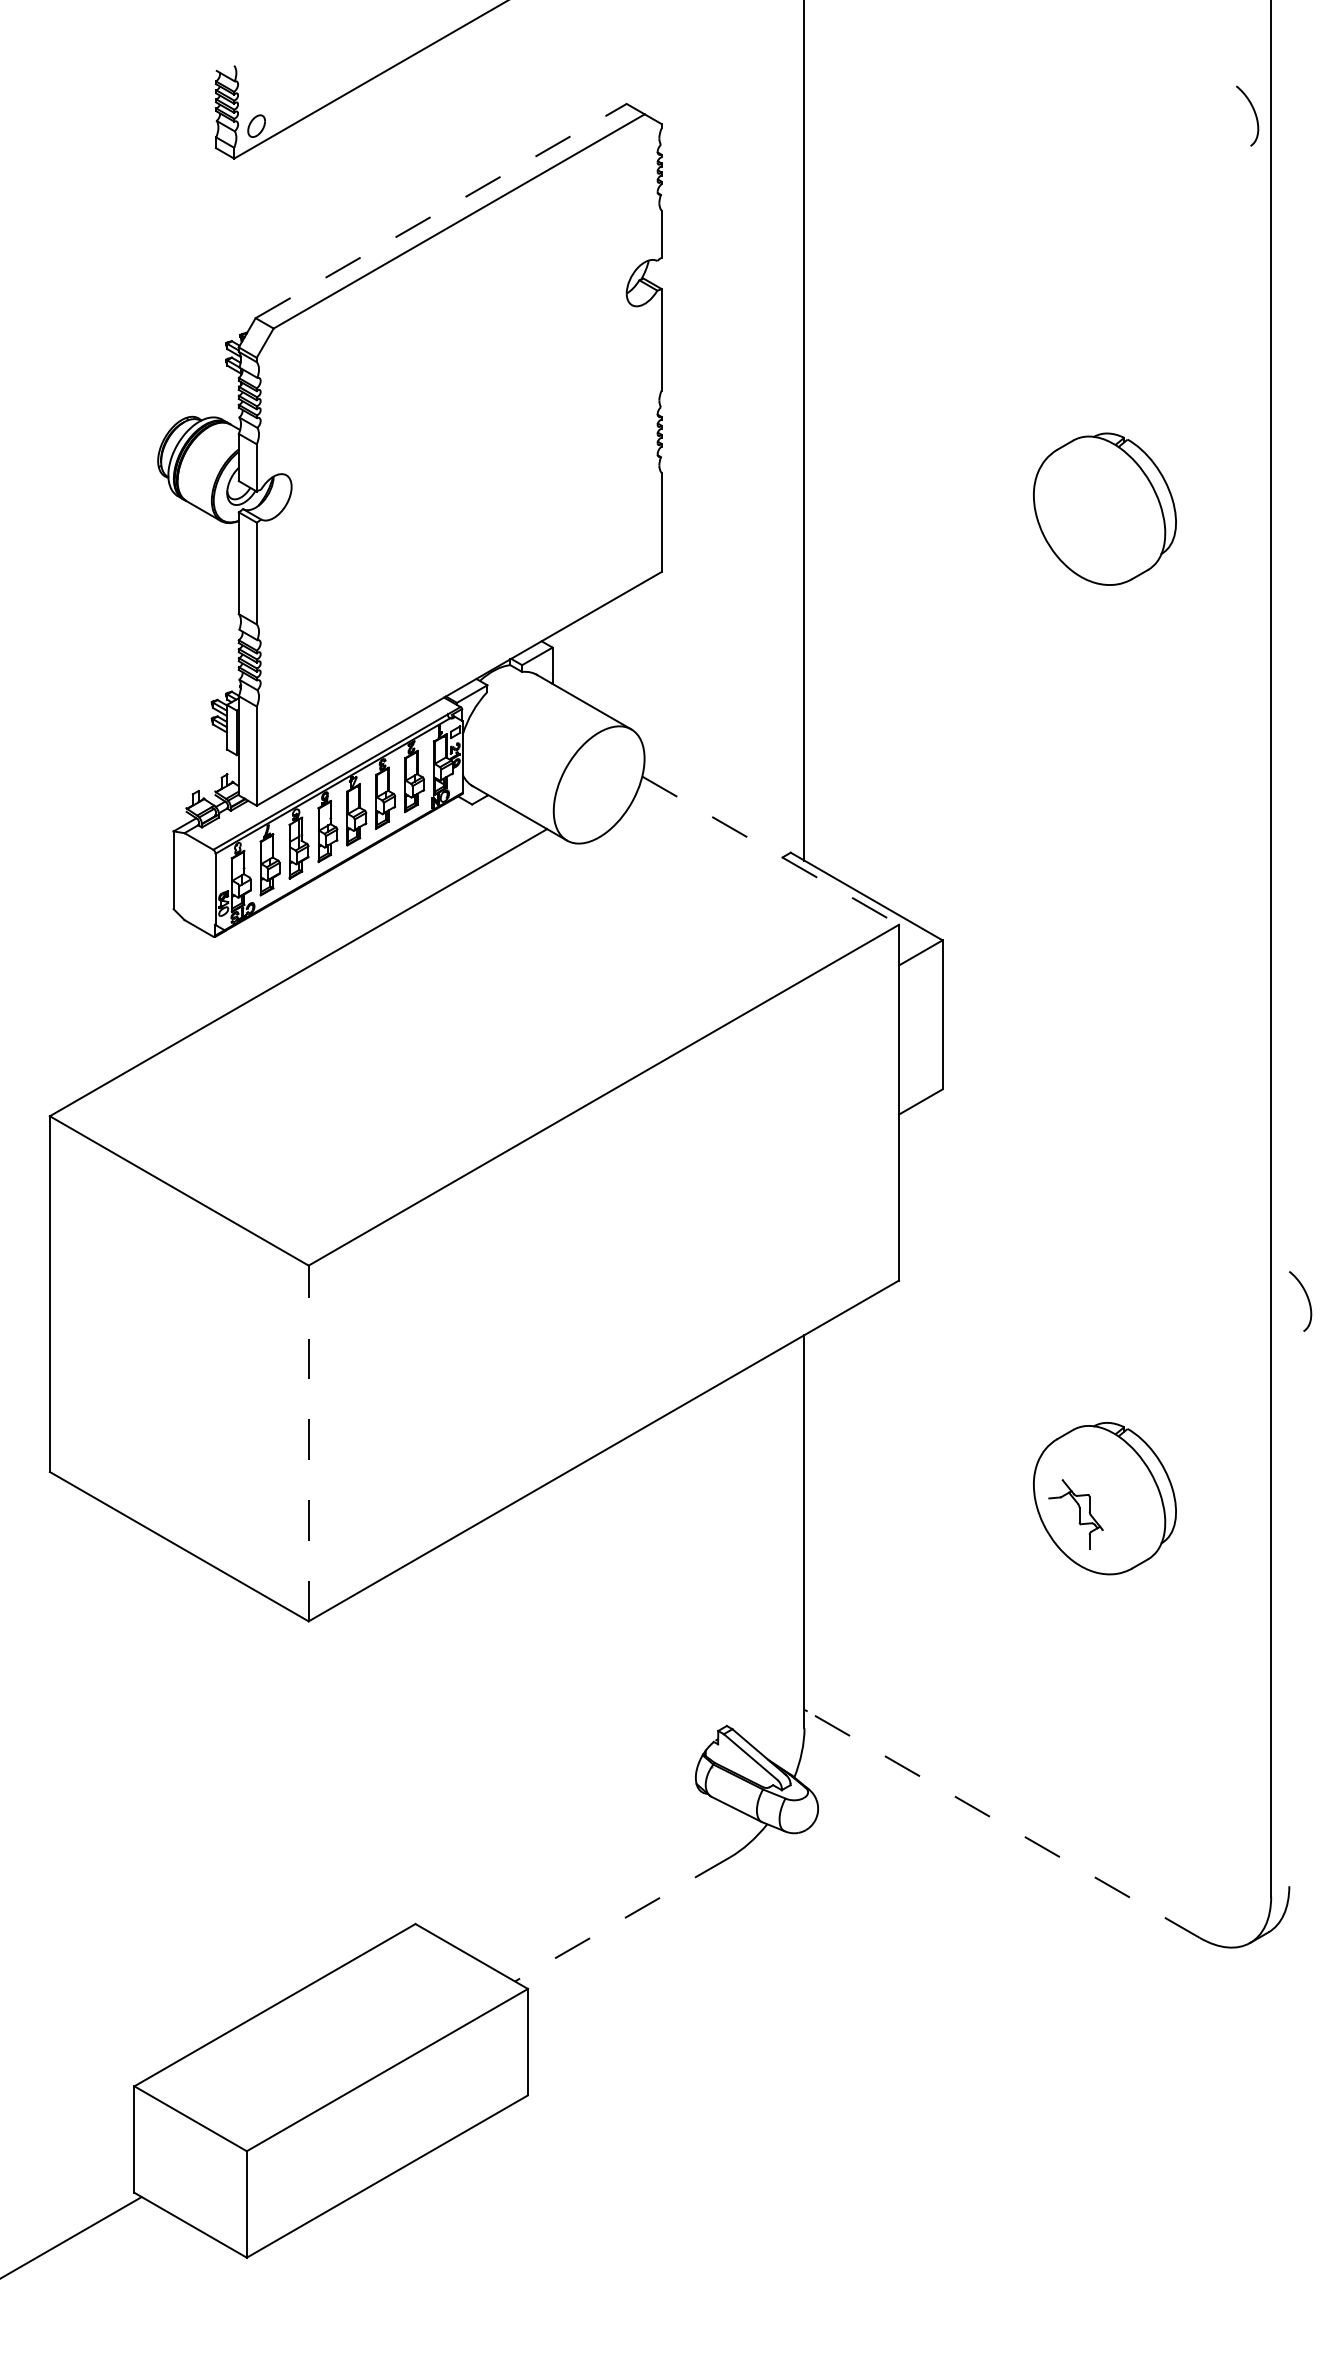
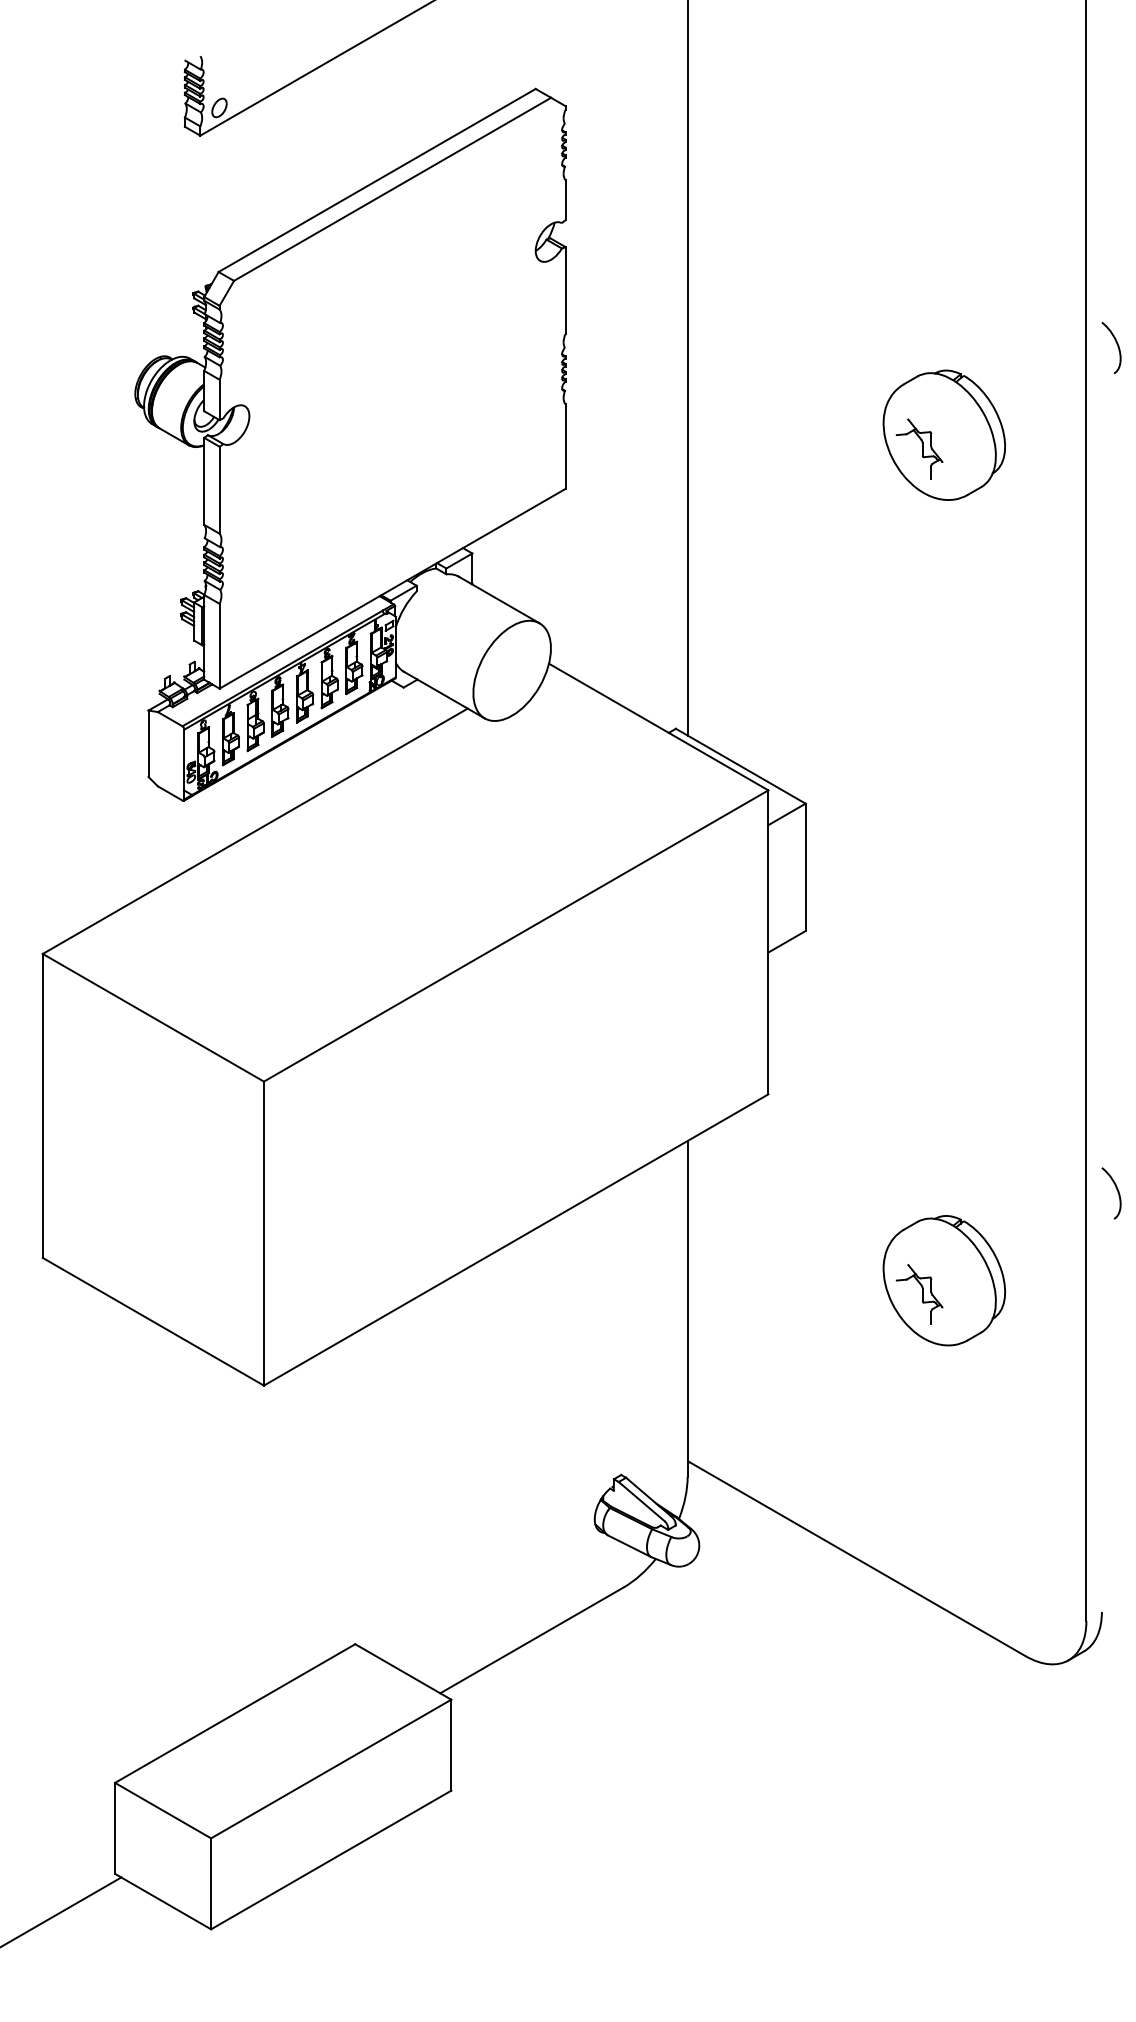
curve: (1254, 114) -> (1117, 346), moved
line: (441, 210) -> (377, 179), dashed -> solid
part: (1075, 525) -> (919, 449), added
line: (771, 850) -> (659, 726), dashed -> solid
curve: (1307, 1299) -> (1117, 1191), moved
line: (308, 1443) -> (263, 1233), dashed -> solid
line: (1003, 1824) -> (857, 1559), dashed -> solid
line: (622, 1919) -> (532, 1640), dashed -> solid

